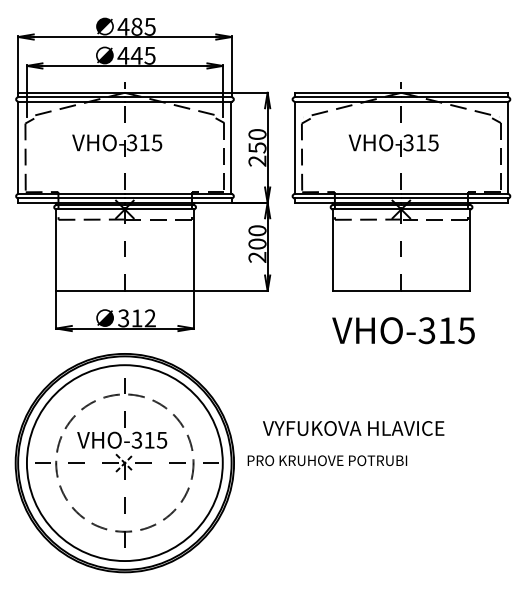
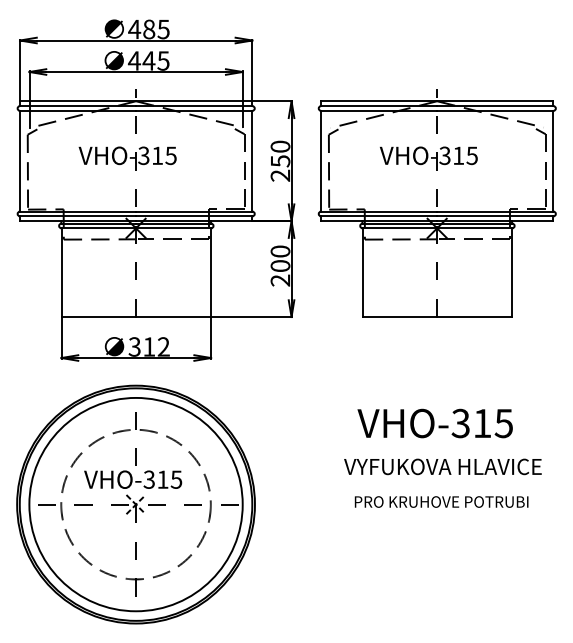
text: (403, 330) -> (435, 423), moved
text: (353, 428) -> (442, 466), moved
text: (327, 460) -> (441, 501), moved

